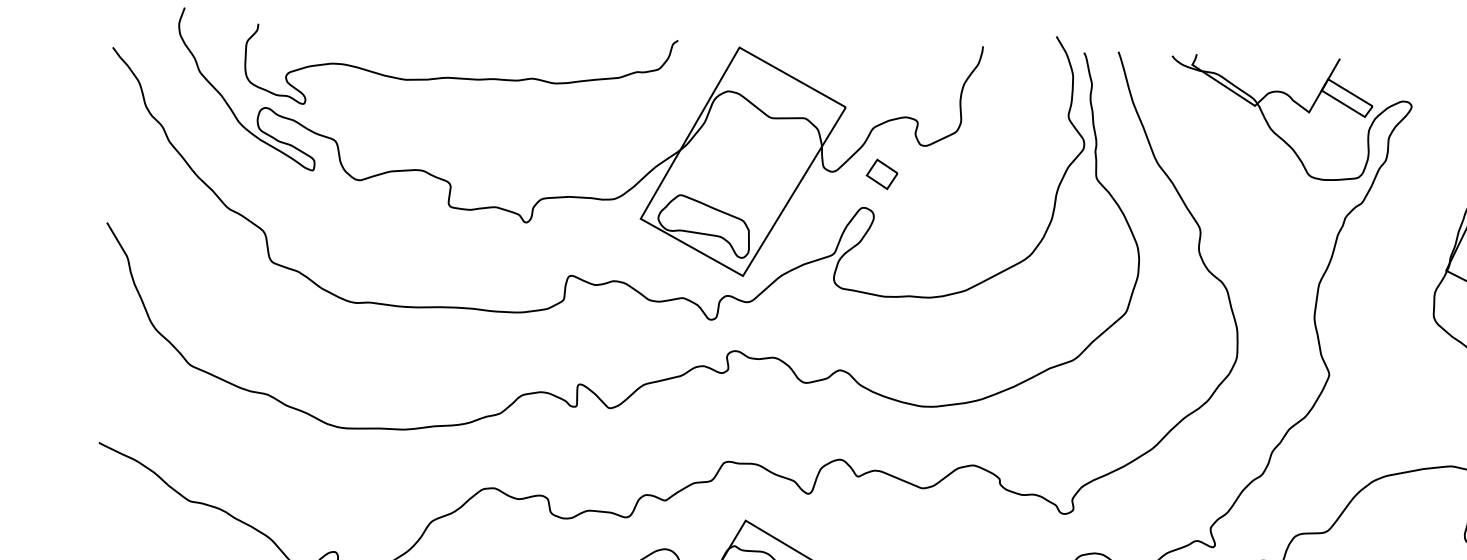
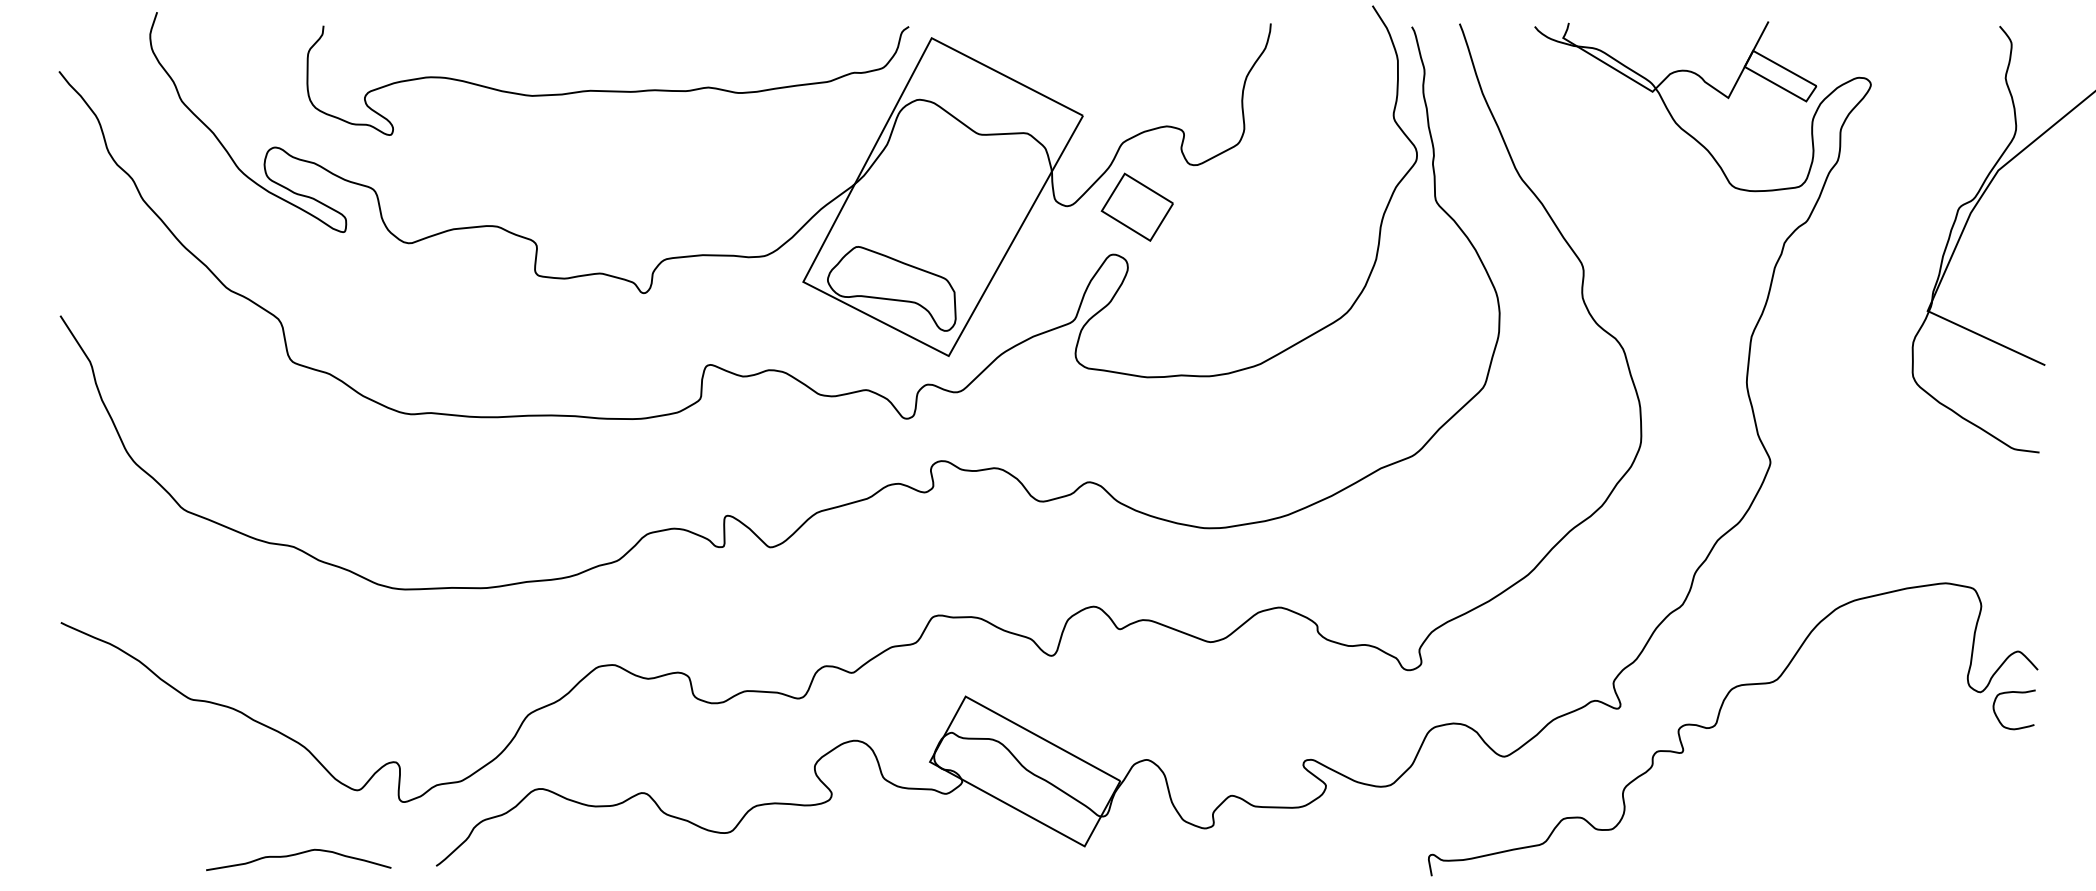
curve: (460, 78) -> (607, 90), moved
part: (881, 173) -> (1136, 206), size x1.67

